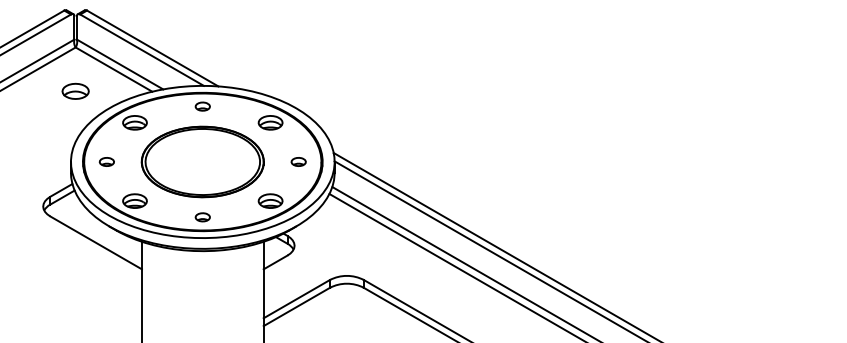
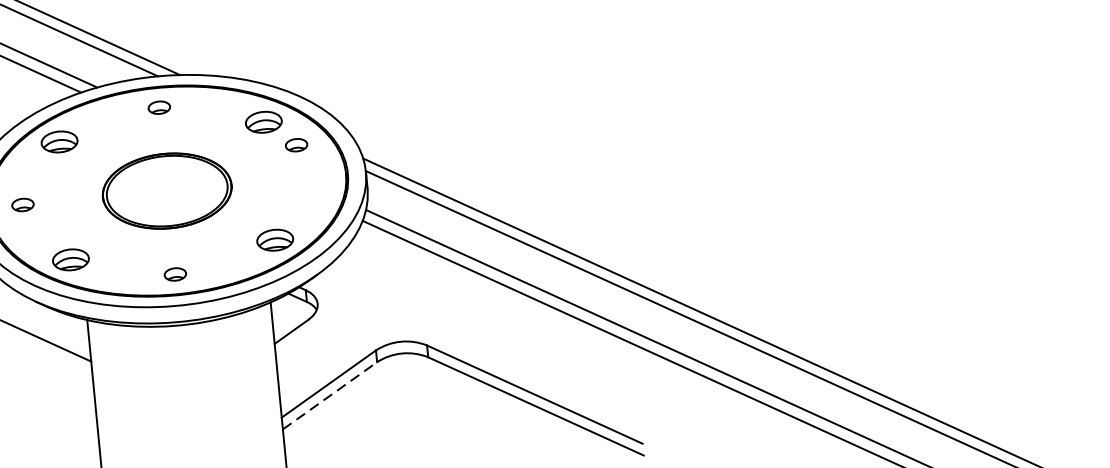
part: (202, 161) -> (166, 190), size x0.7
part: (298, 161) -> (296, 144), moved
line: (297, 306) -> (330, 395), solid -> dashed

